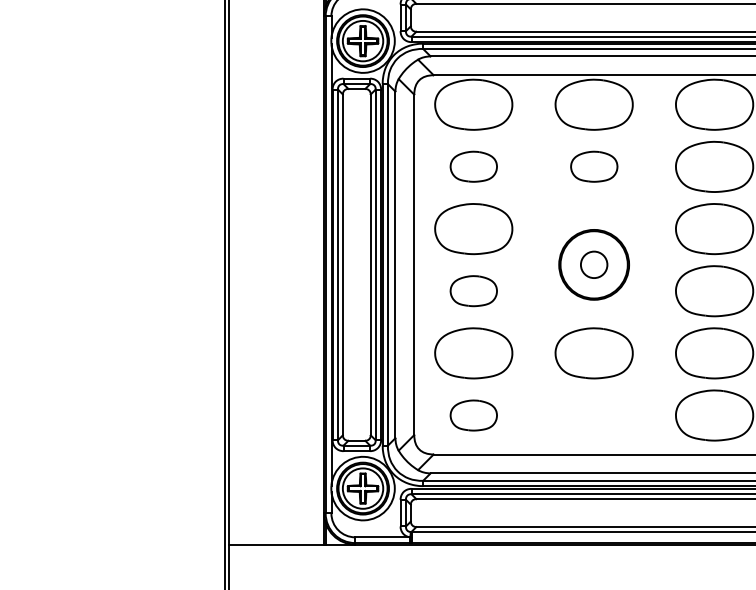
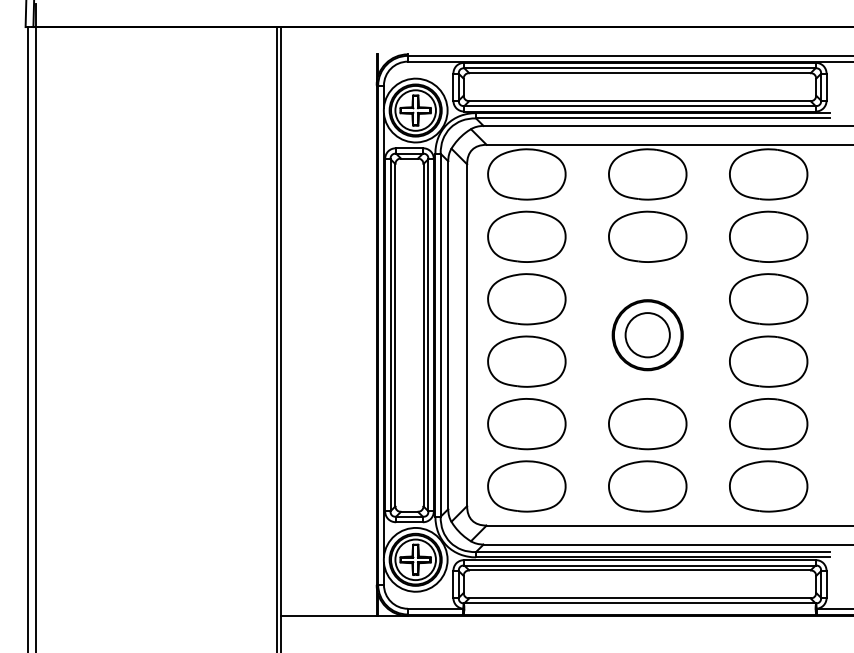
part: (473, 166) -> (526, 236), size x1.67
part: (593, 166) -> (647, 236), size x1.67
circle: (593, 265) -> (647, 335), size x1.67
part: (473, 291) -> (526, 361), size x1.67
part: (473, 415) -> (526, 486), size x1.67
part: (593, 415) -> (647, 486), added

